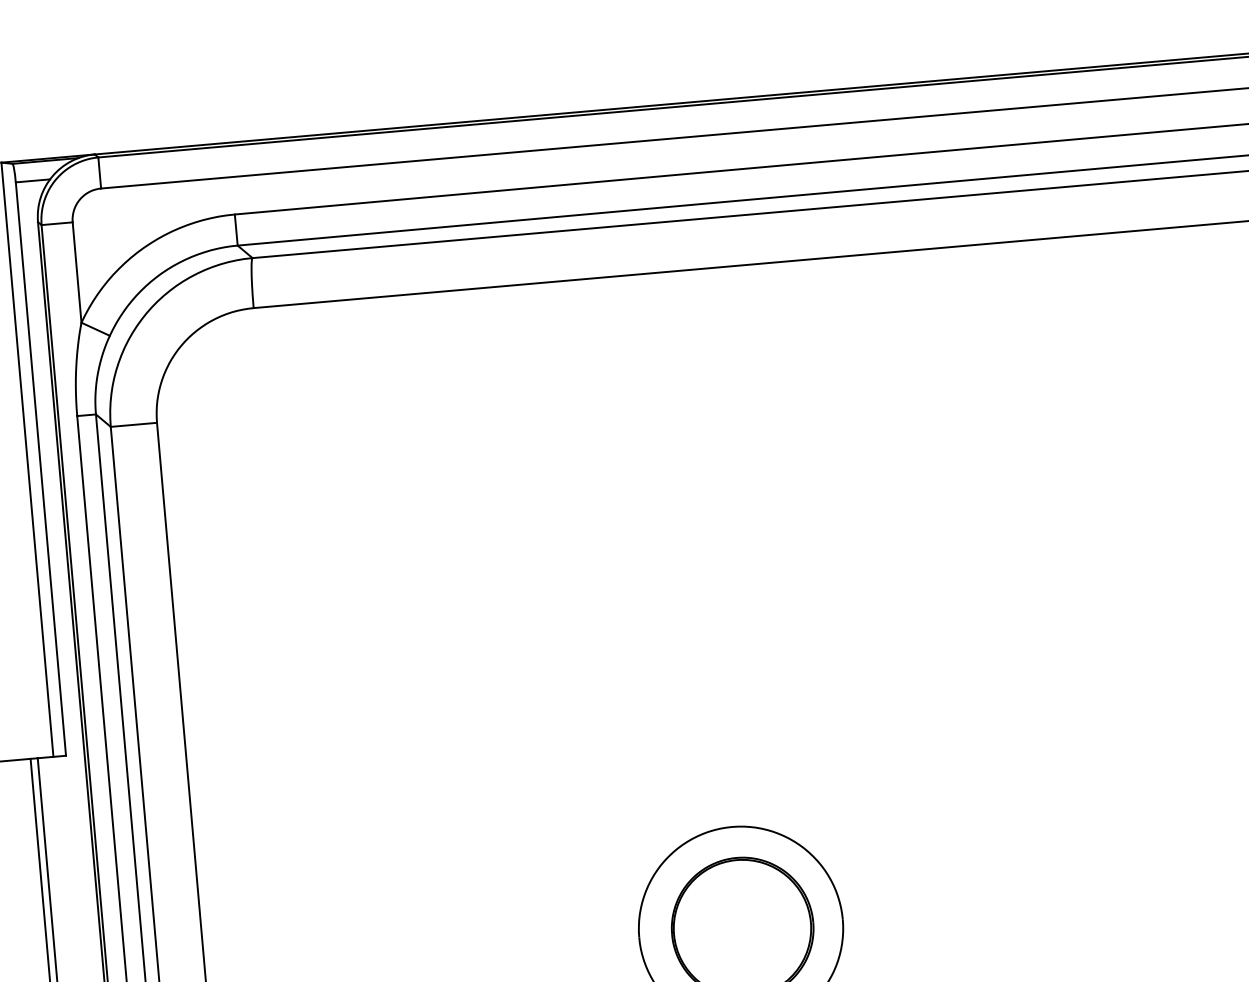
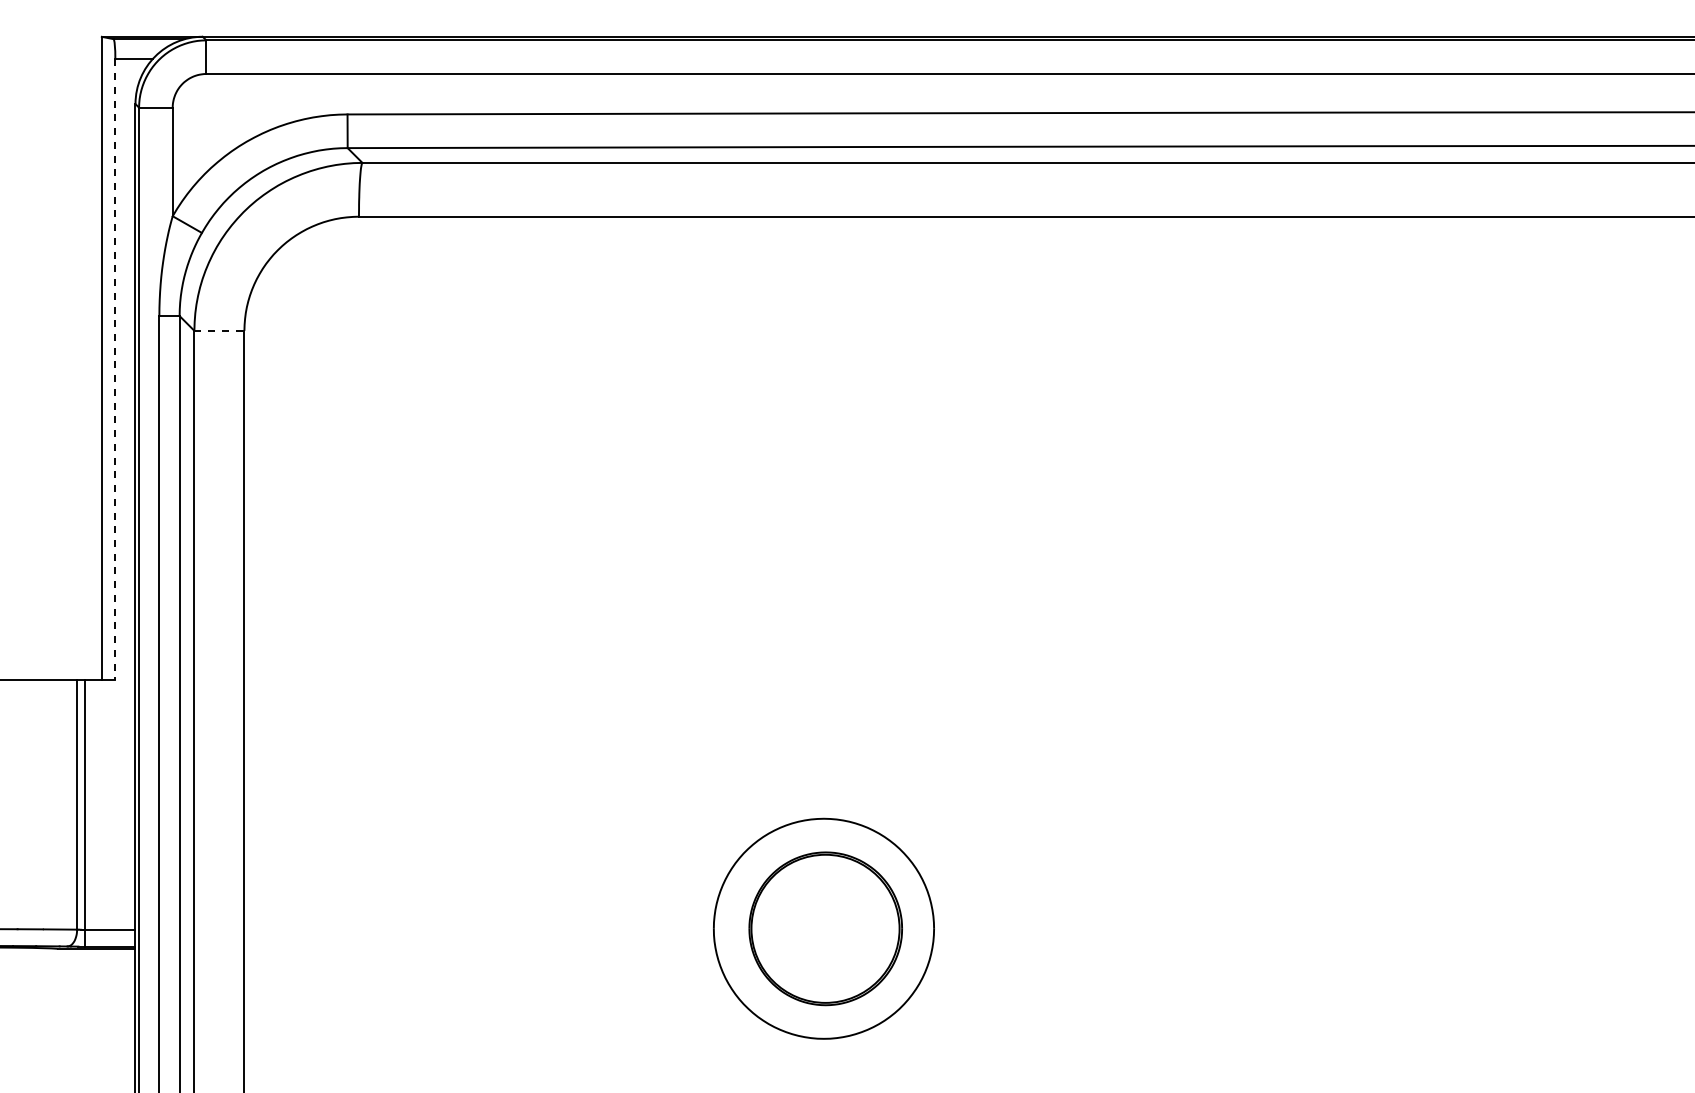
line: (133, 424) -> (219, 330), solid -> dashed
line: (41, 469) -> (115, 370), solid -> dashed

